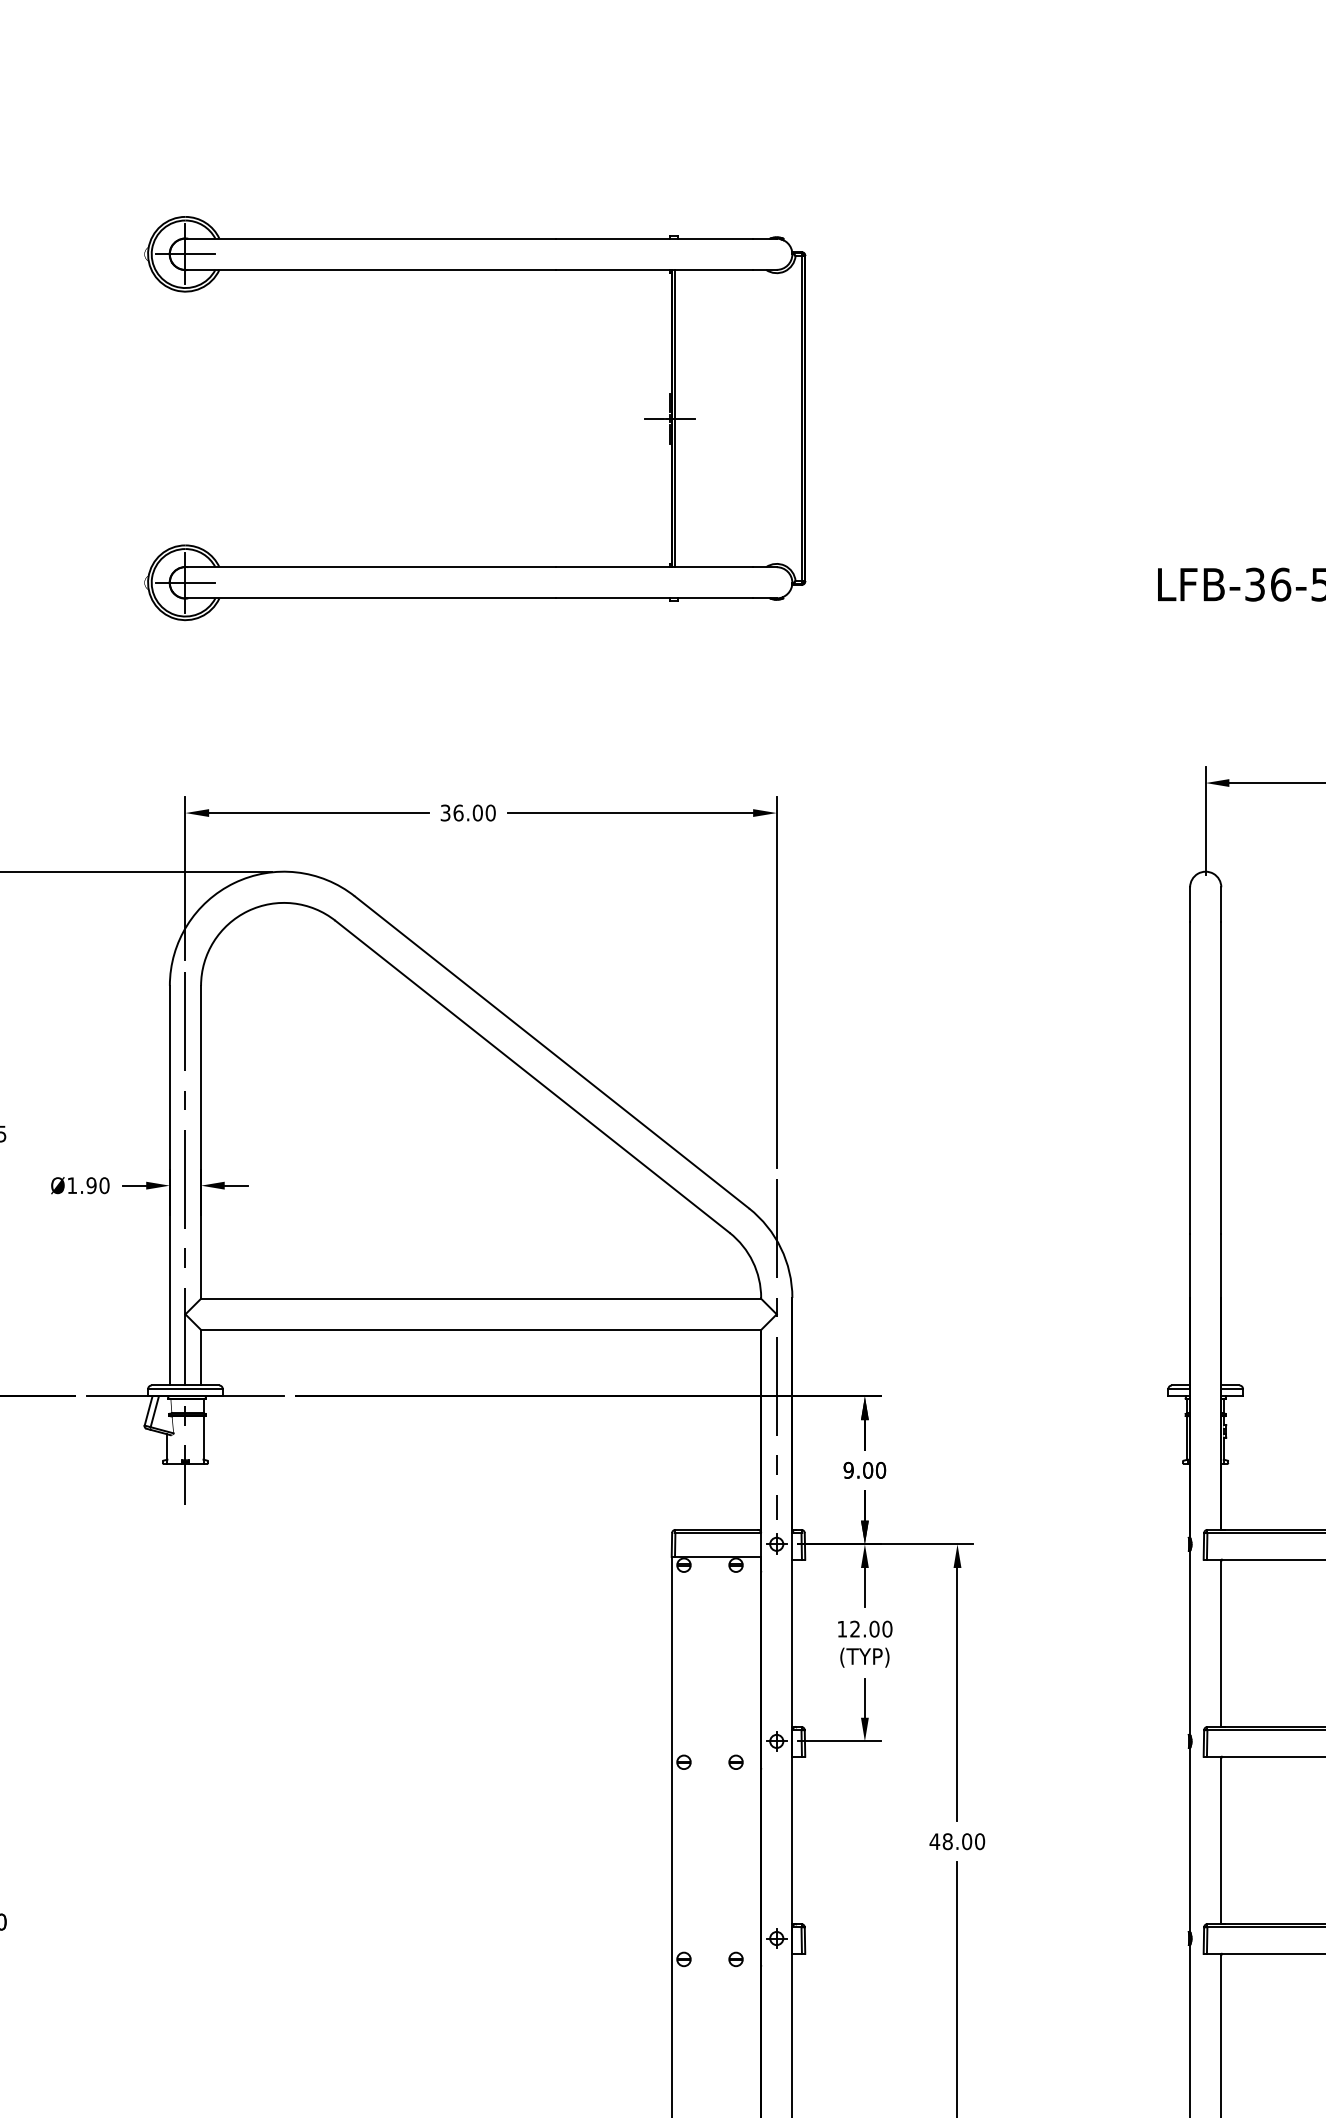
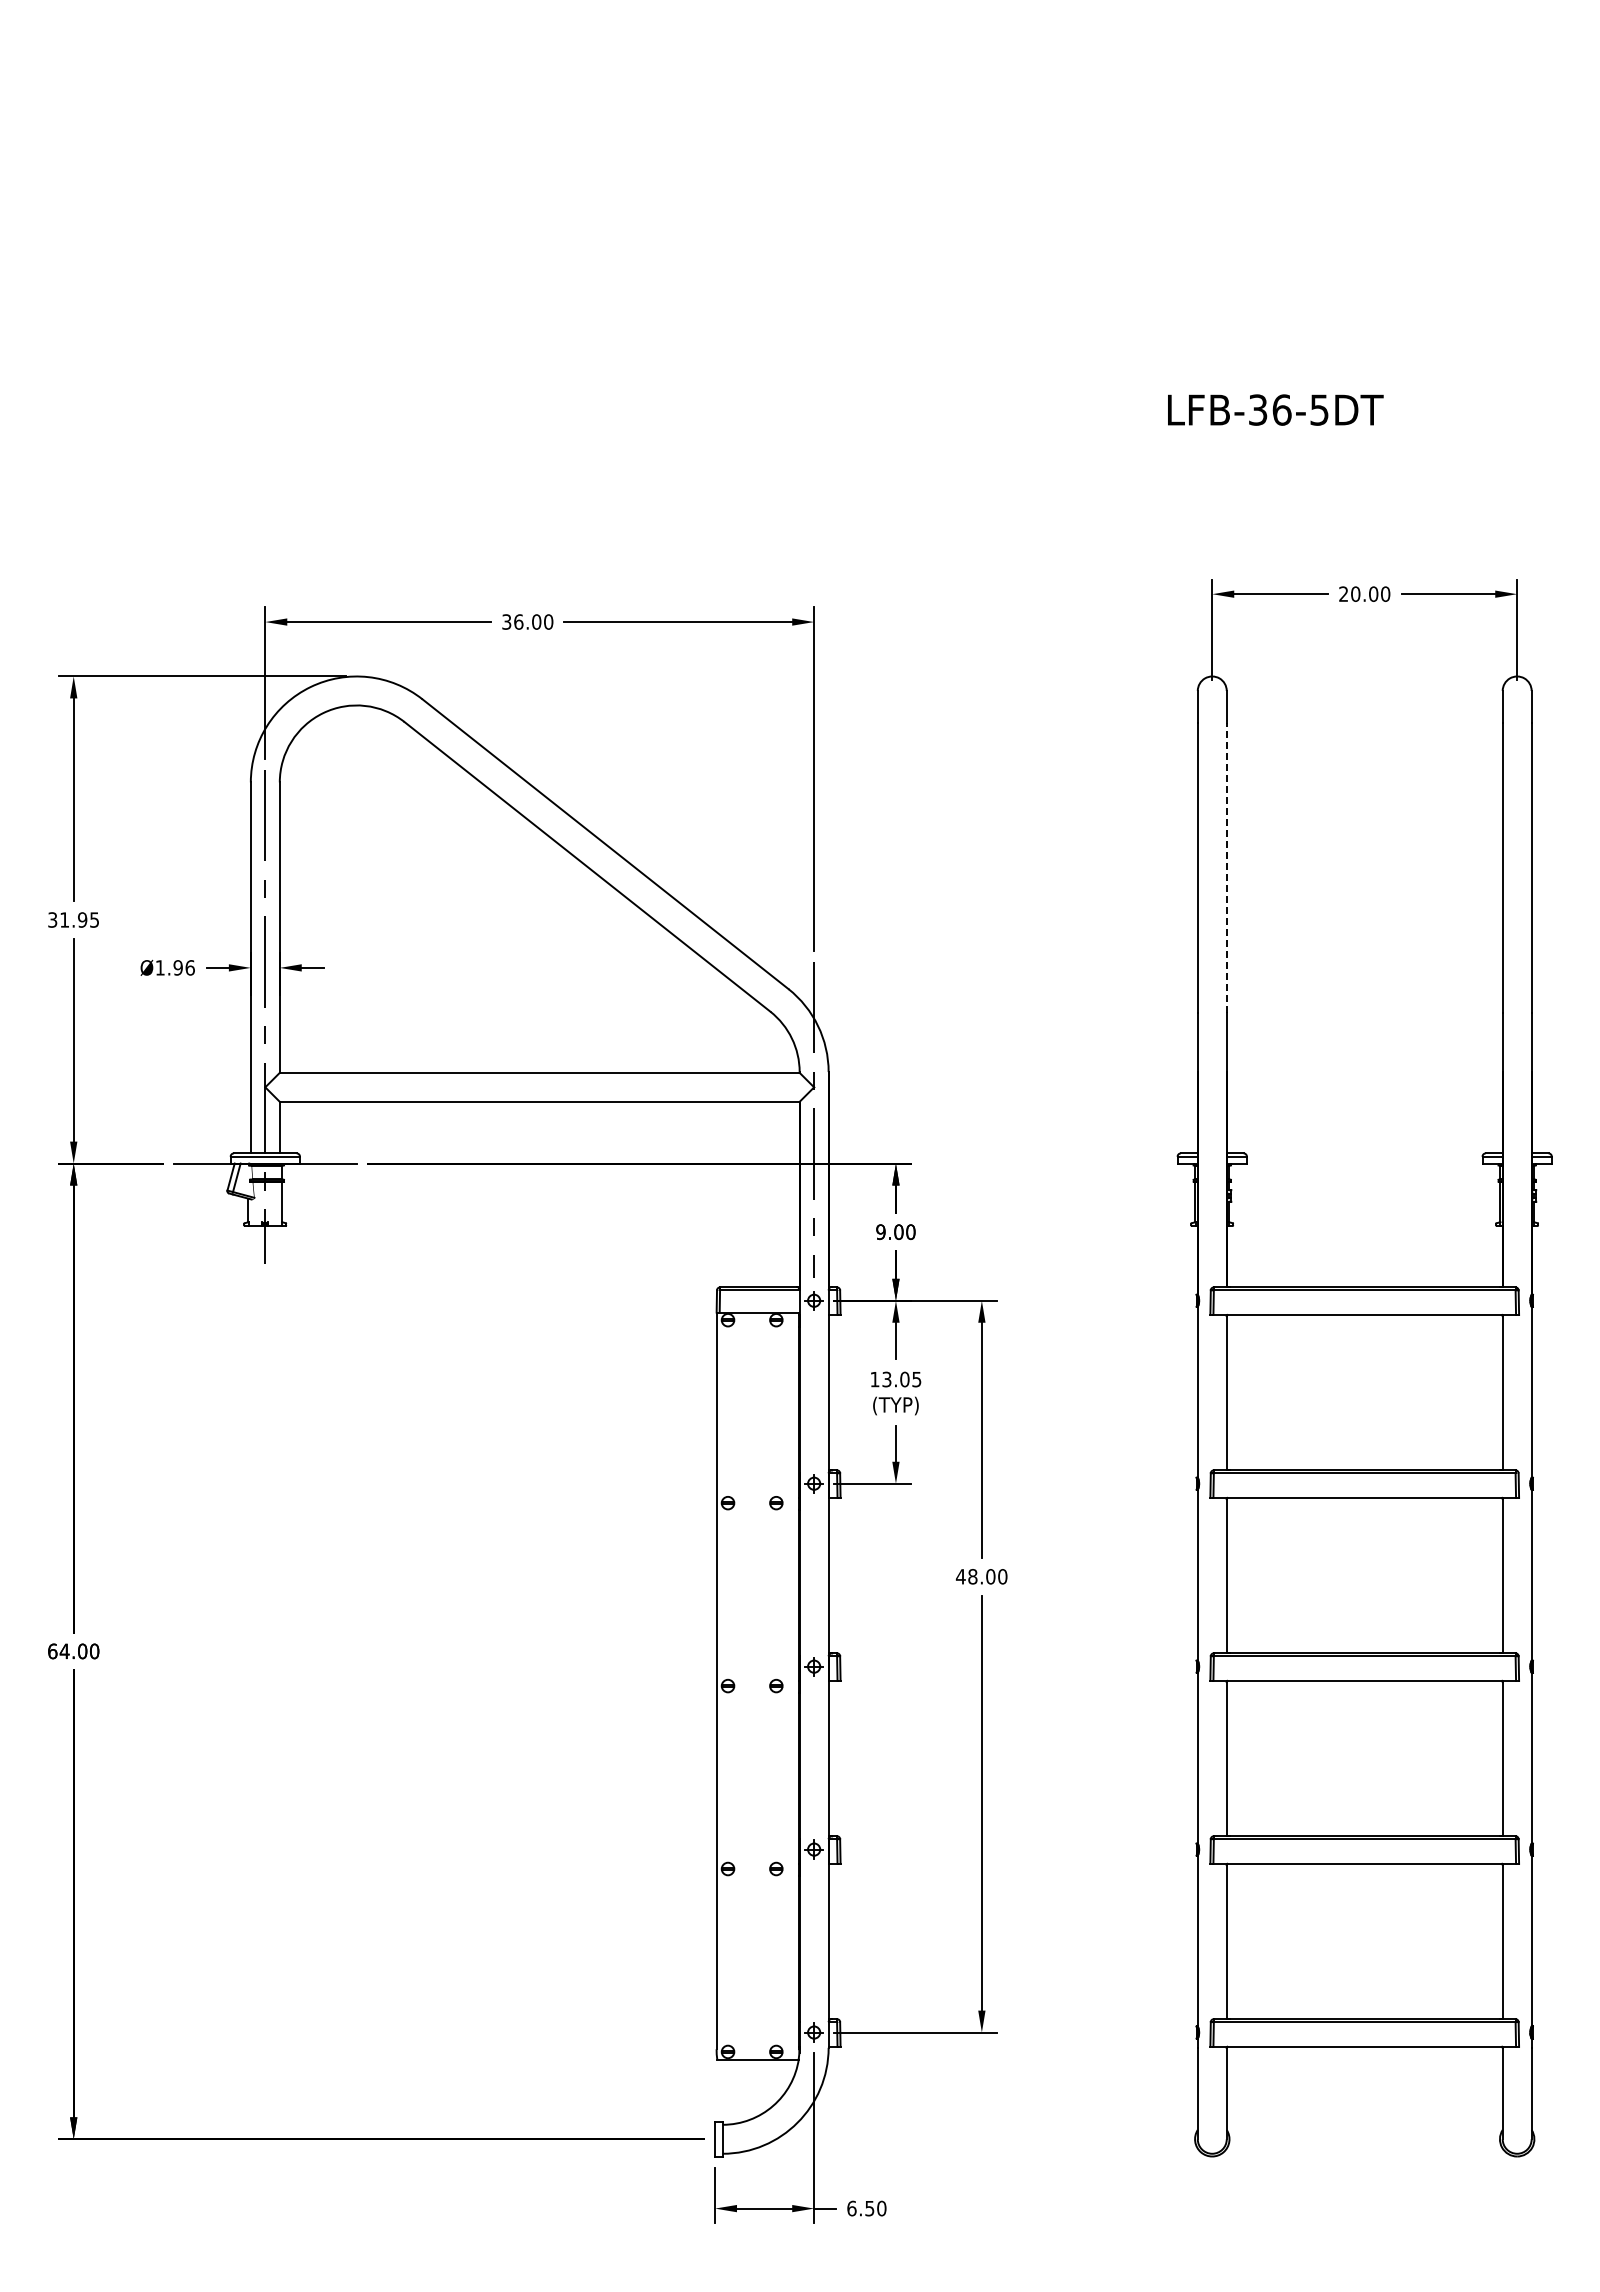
part: (475, 270) -> (534, 118), removed
line: (1221, 1077) -> (1226, 867), solid -> dashed
text: (103, 1185) -> (189, 967), Ø1.90 -> Ø1.96
text: (870, 1629) -> (901, 1379), 12.00 -> 13.05

